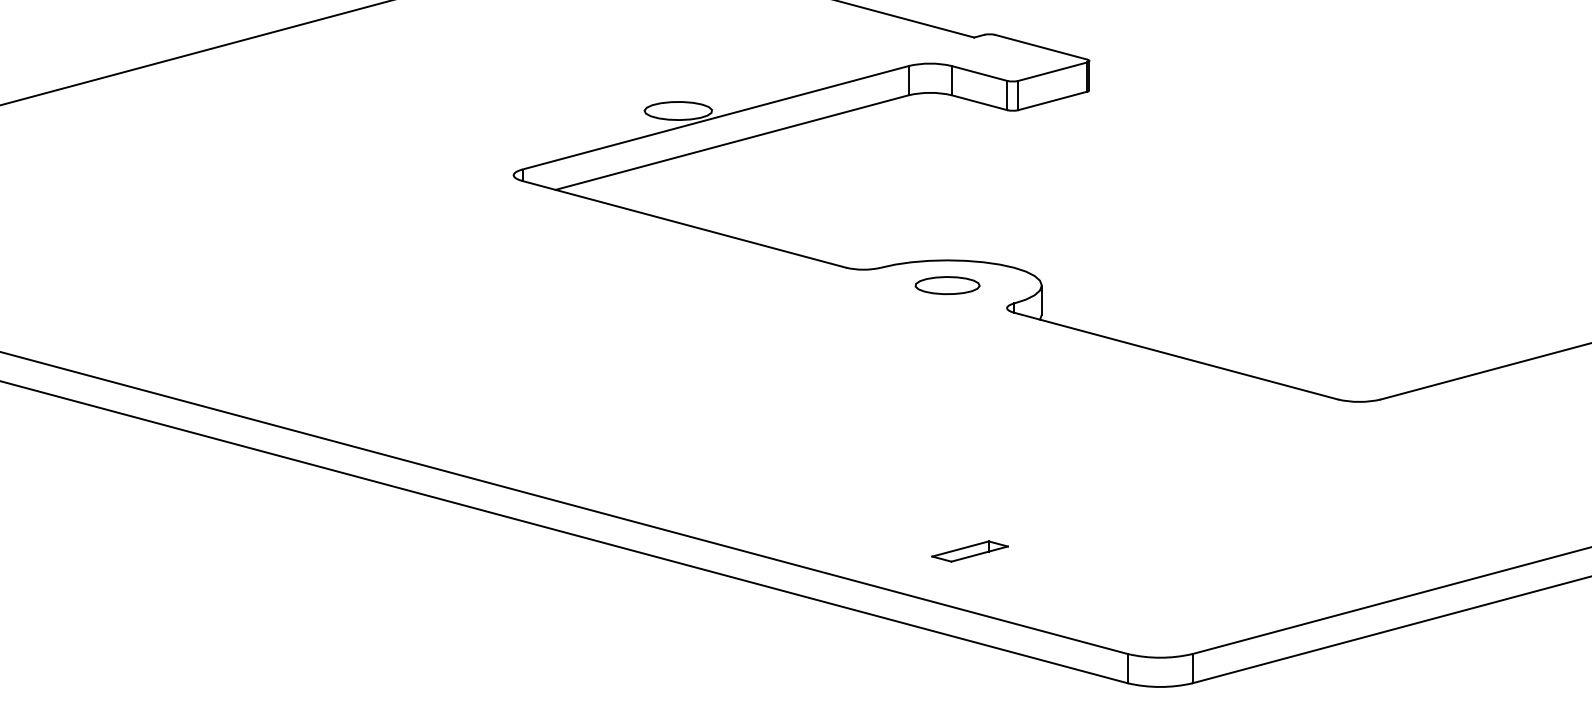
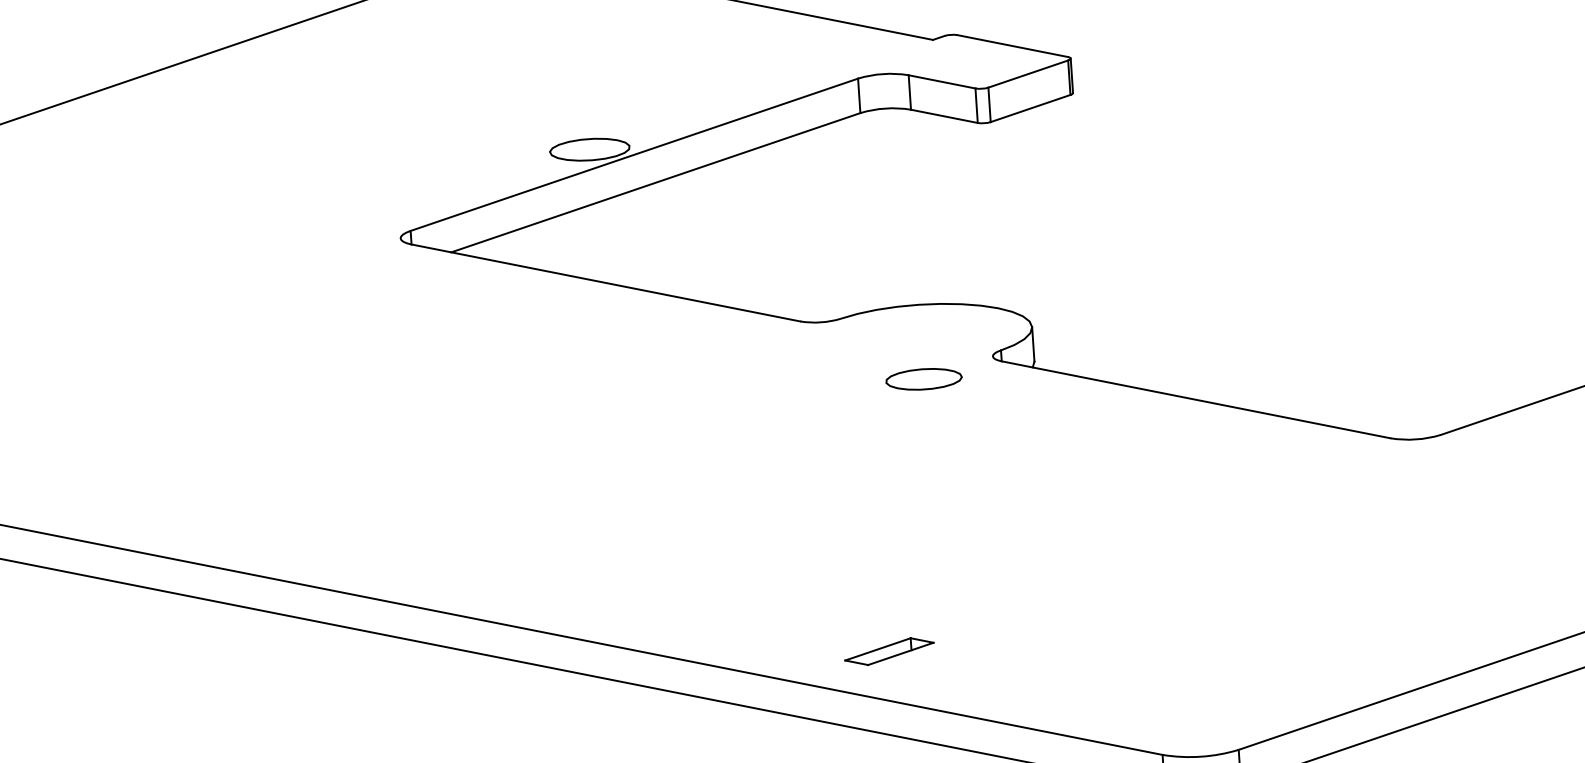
part: (947, 285) -> (923, 379), moved
part: (969, 551) -> (888, 651), moved

